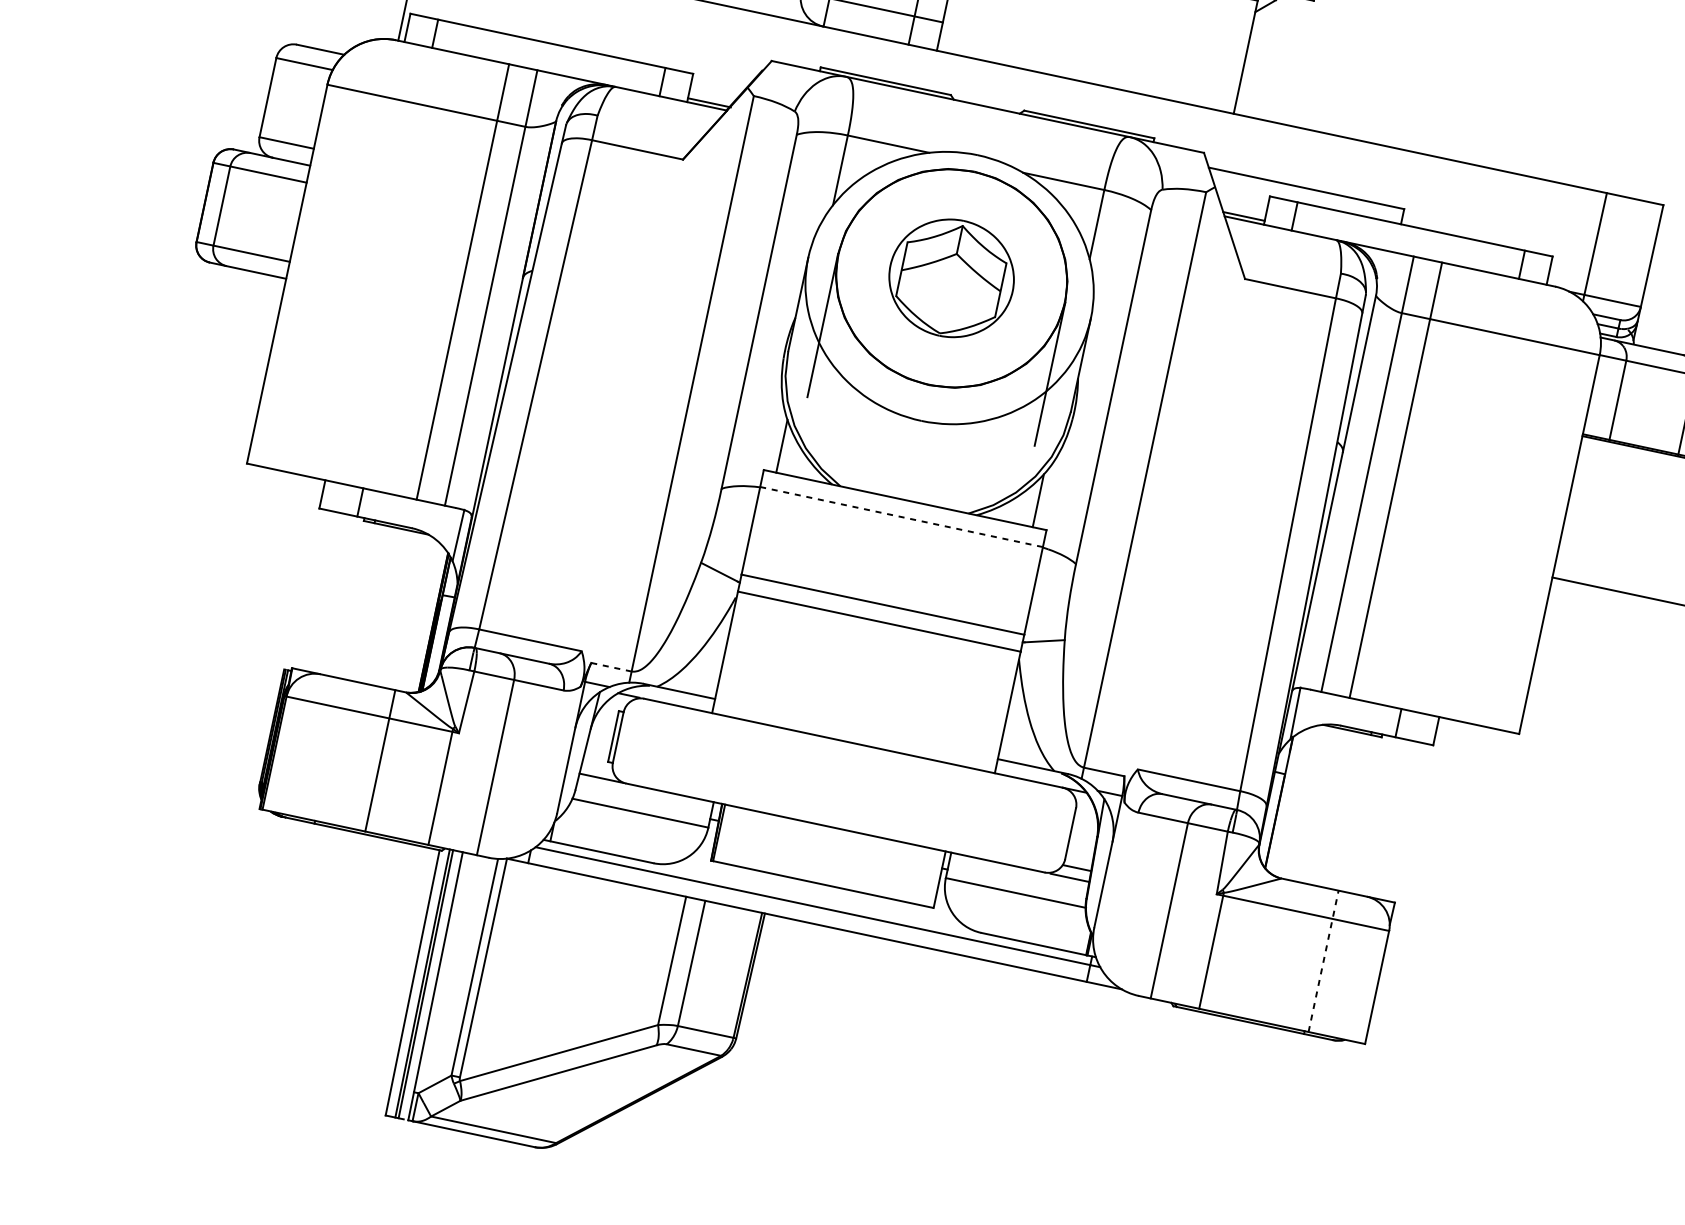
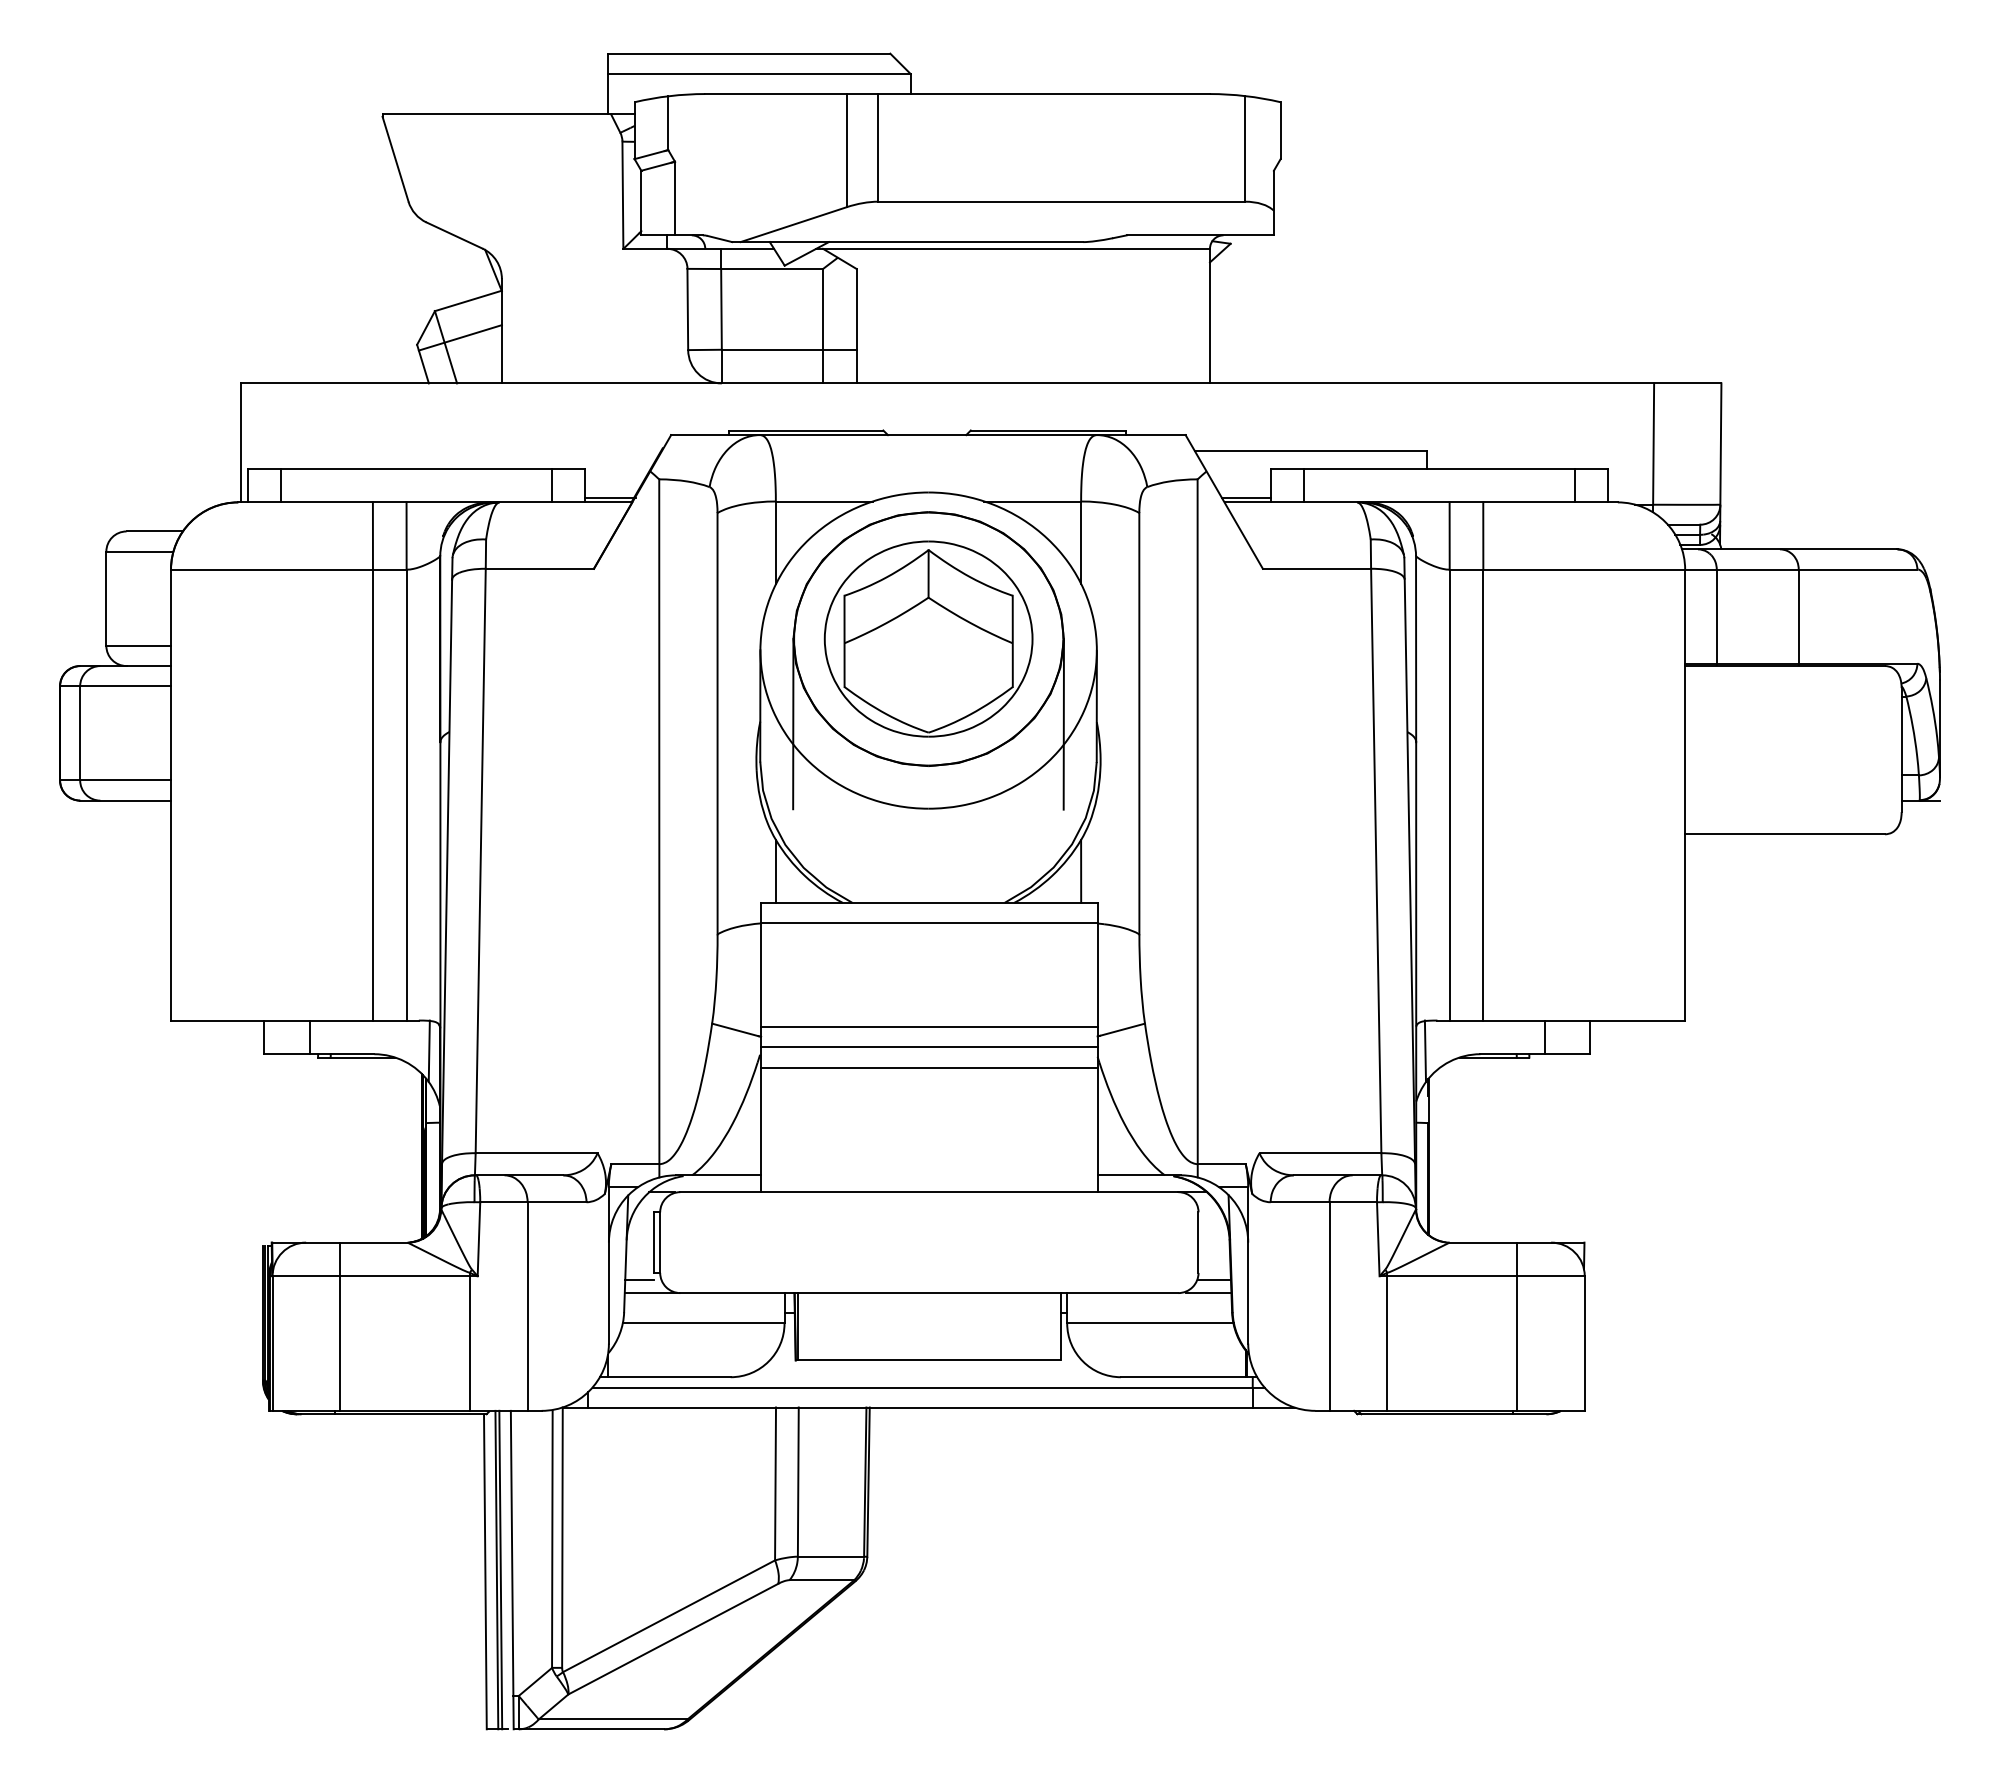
part: (951, 277) -> (928, 638), size x1.43
line: (900, 516) -> (928, 922), dashed -> solid
line: (875, 638) -> (929, 1067), added
line: (611, 667) -> (635, 1164), dashed -> solid
line: (380, 760) -> (339, 1326), moved
line: (594, 765) -> (639, 1280), added
line: (1323, 961) -> (1517, 1326), dashed -> solid

